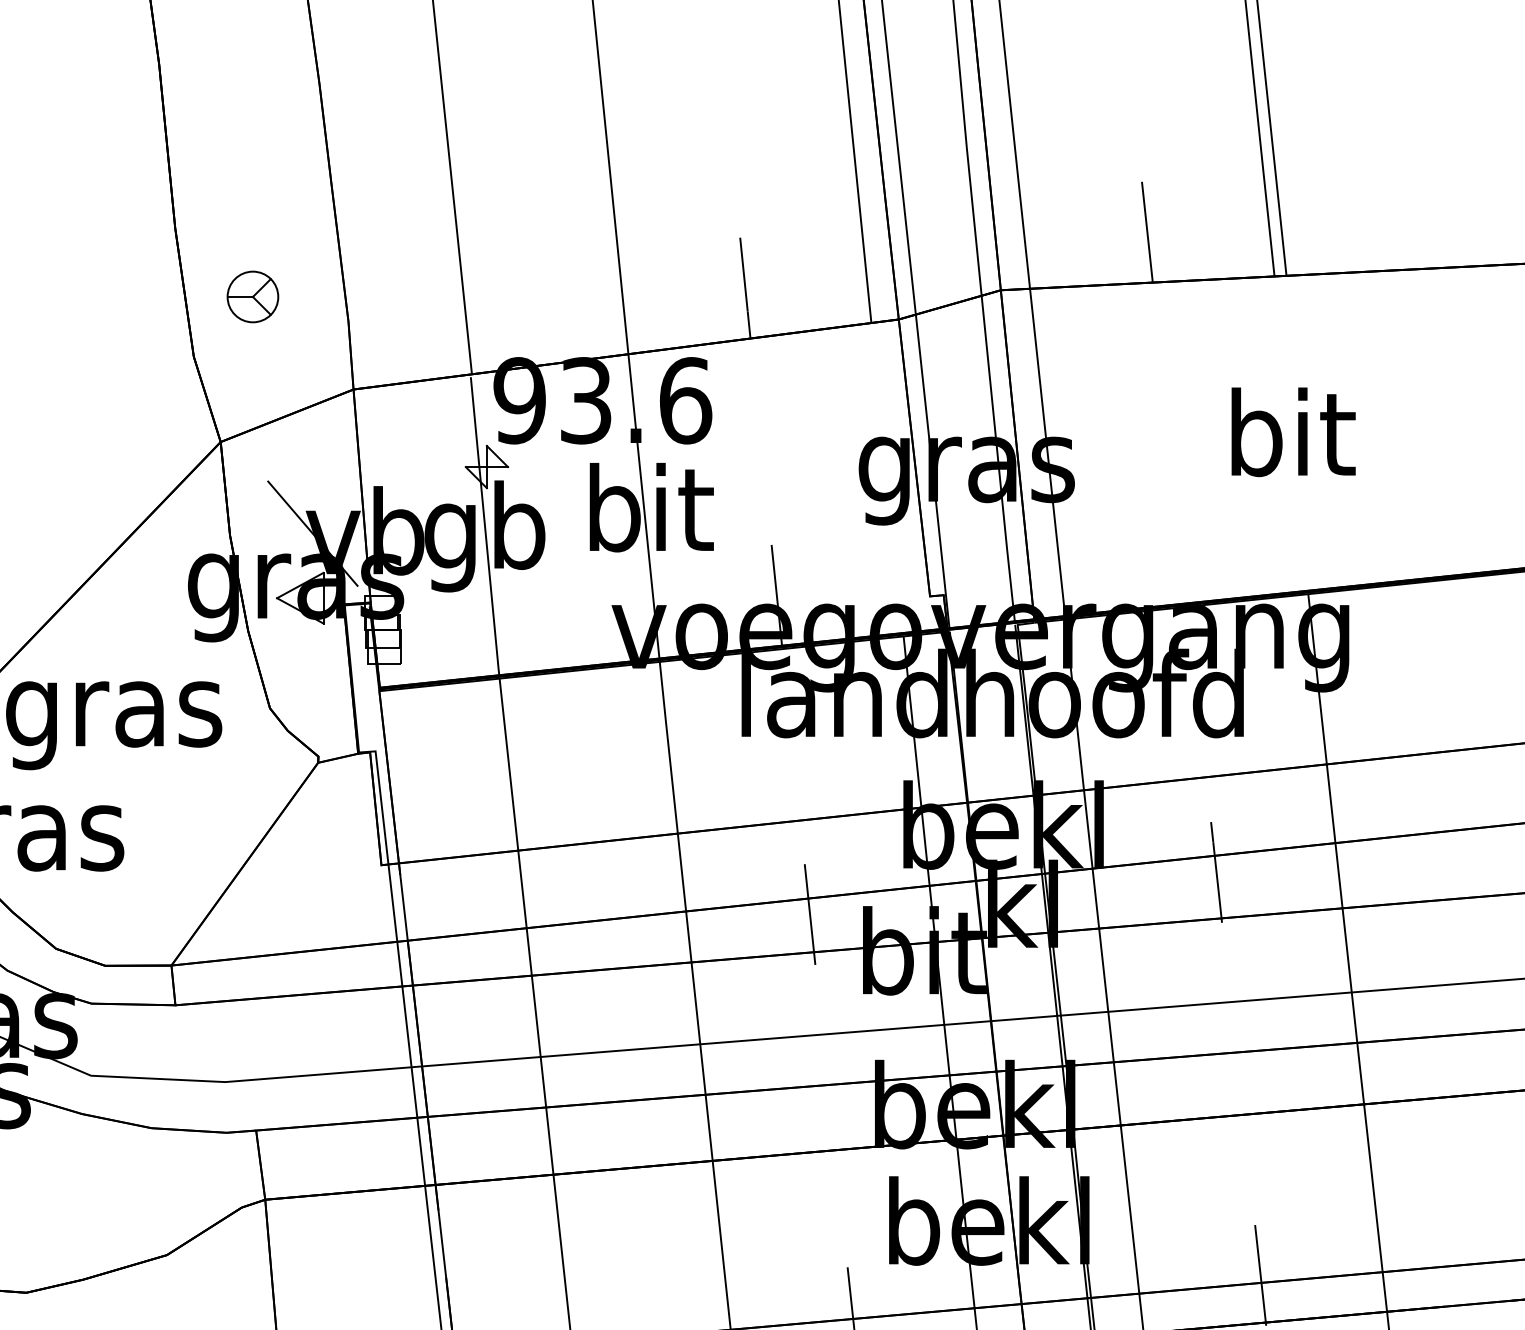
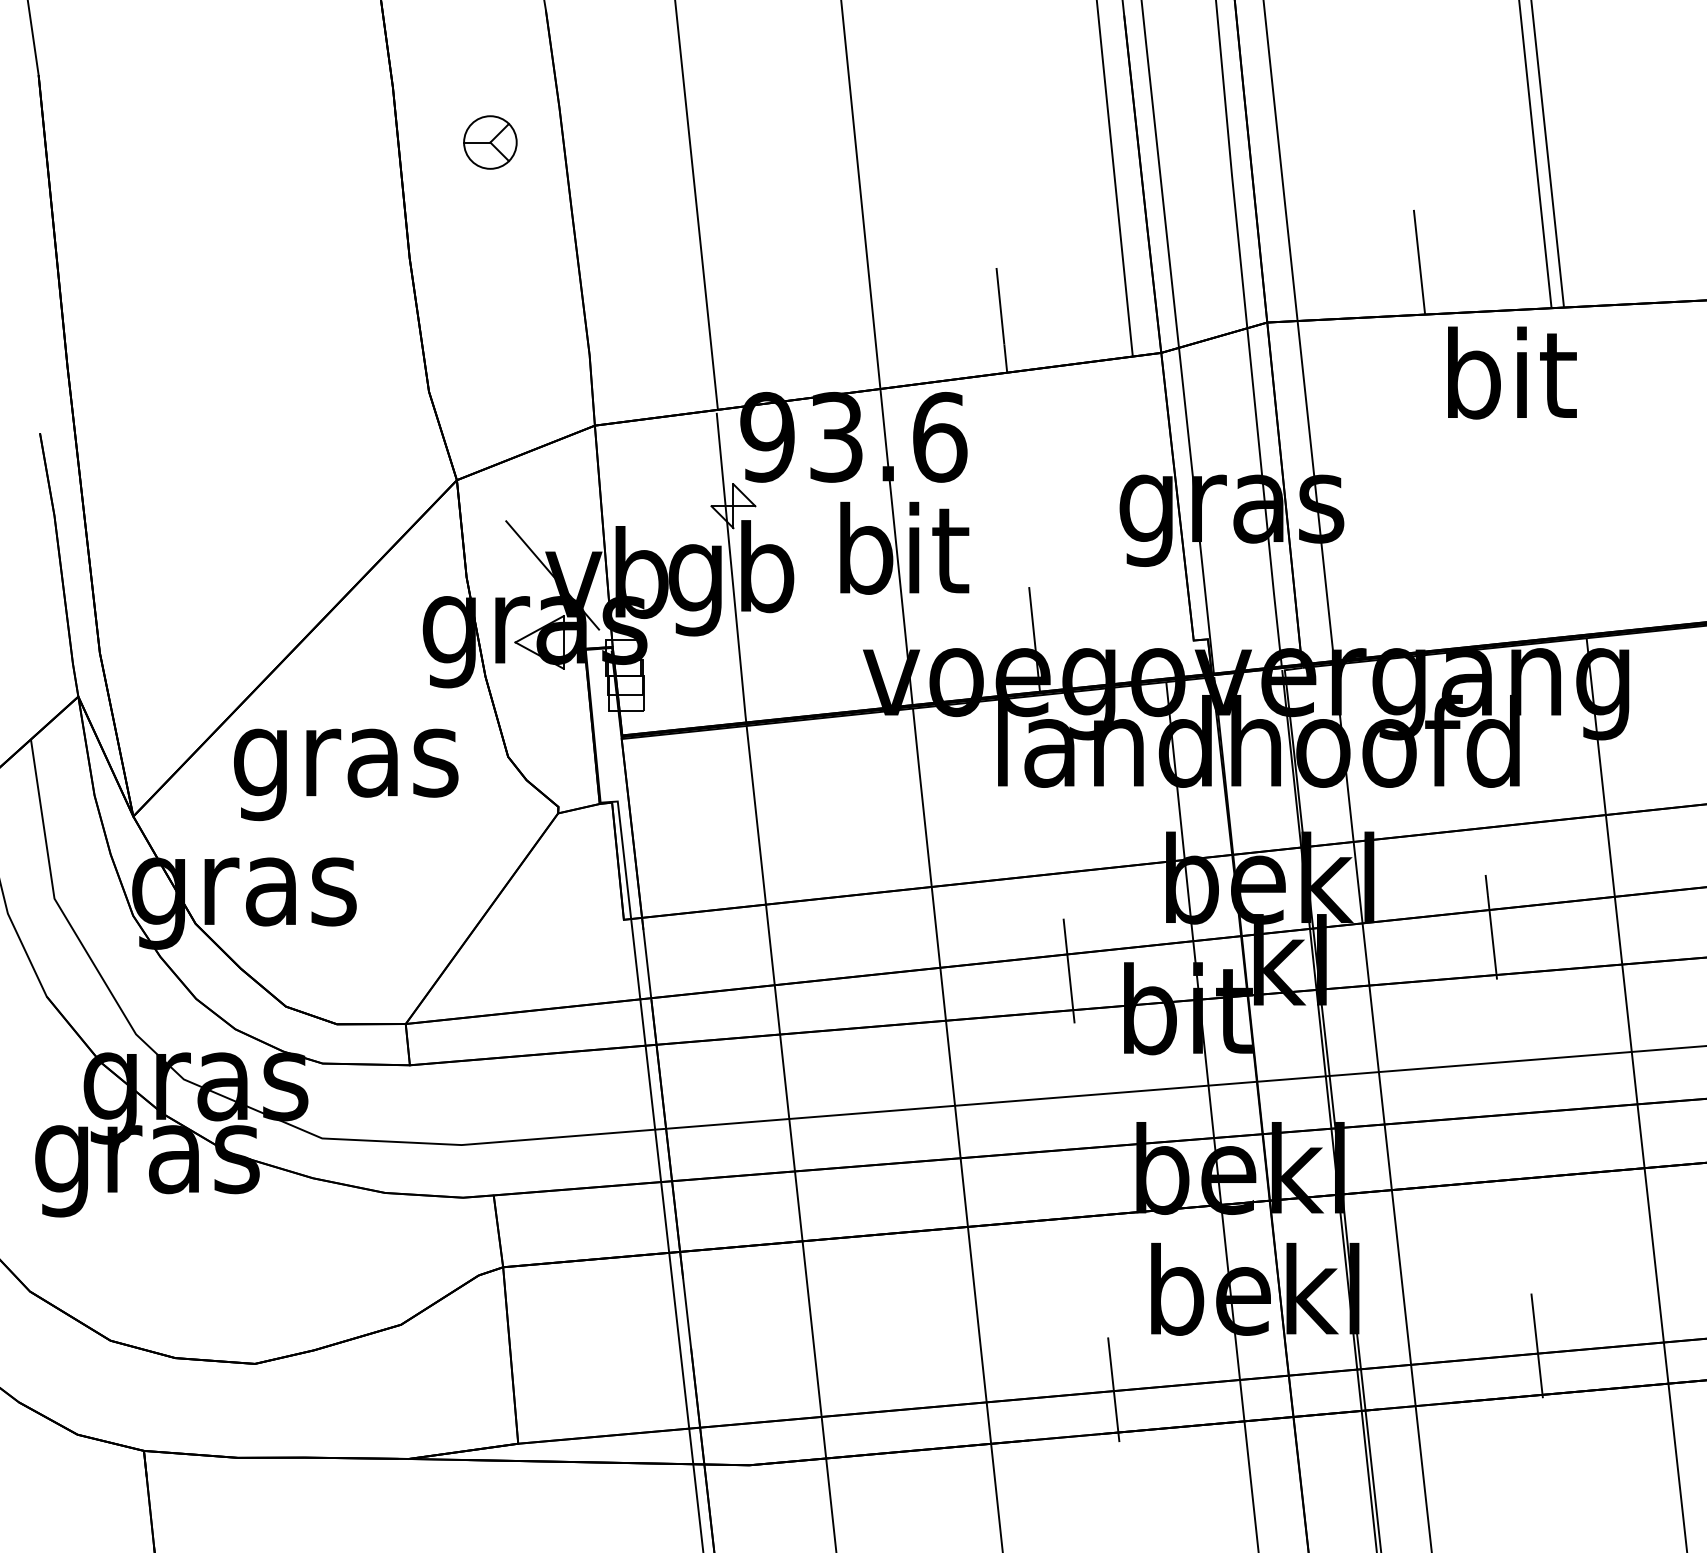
part: (253, 296) -> (490, 142), moved
text: (1293, 431) -> (1512, 372), moved

